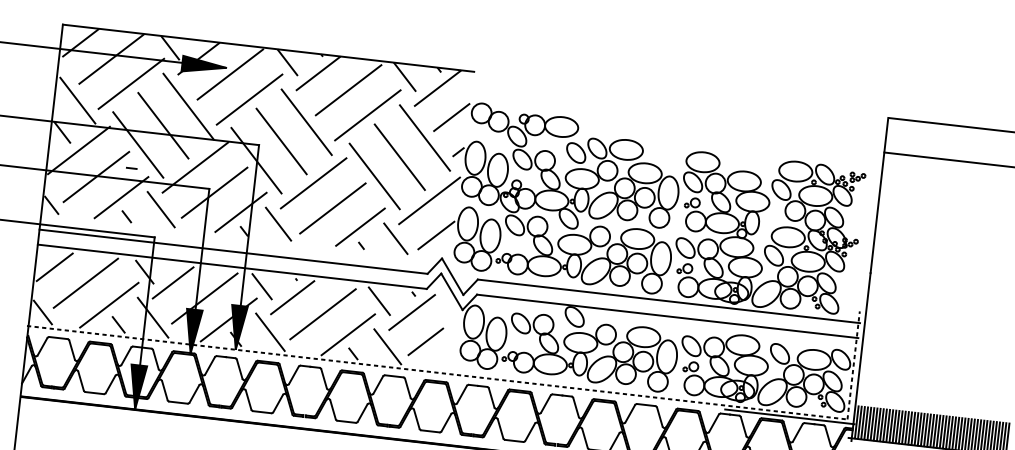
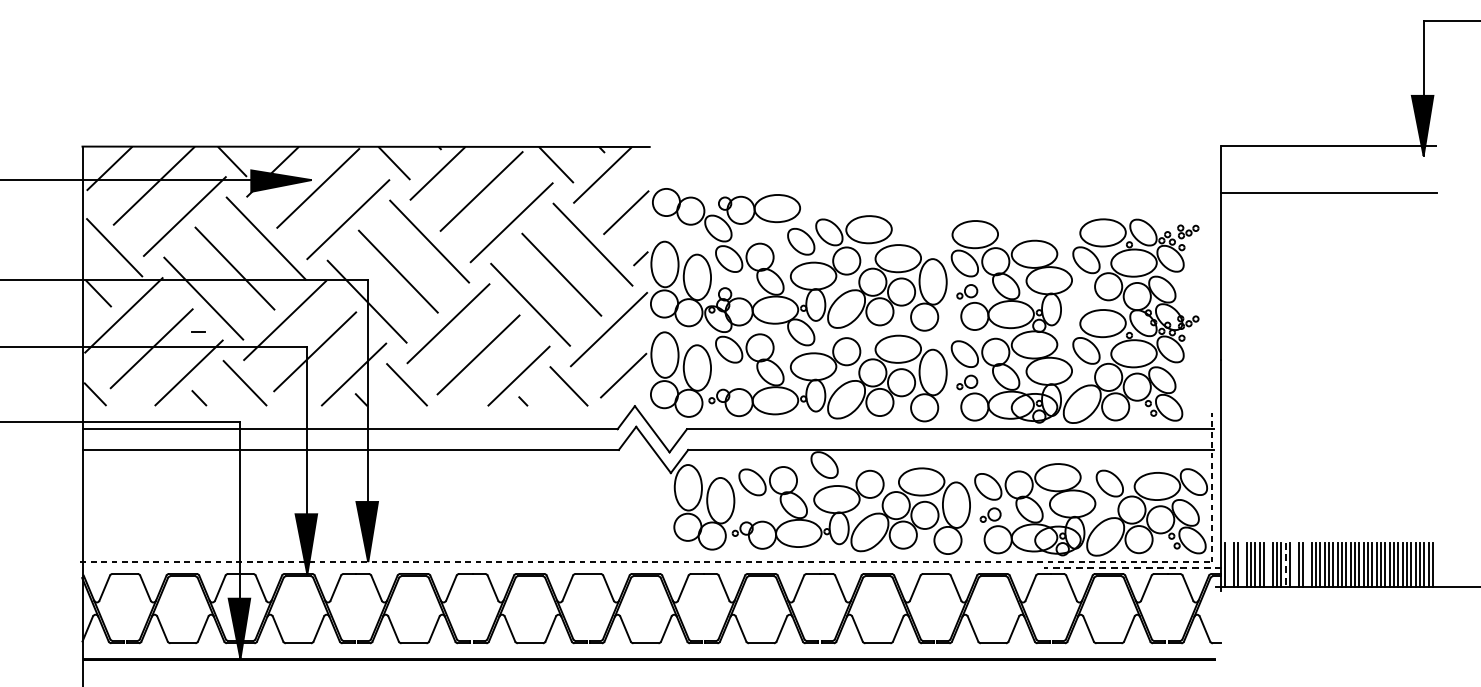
hatch: (239, 309) -> (366, 506), removed
line: (789, 416) -> (1132, 567), solid -> dashed
line: (860, 422) -> (1229, 564), removed
line: (869, 423) -> (1242, 564), removed
line: (888, 425) -> (1268, 564), removed
line: (900, 427) -> (1285, 564), solid -> dashed
line: (907, 427) -> (1294, 564), removed
line: (916, 428) -> (1307, 564), removed

